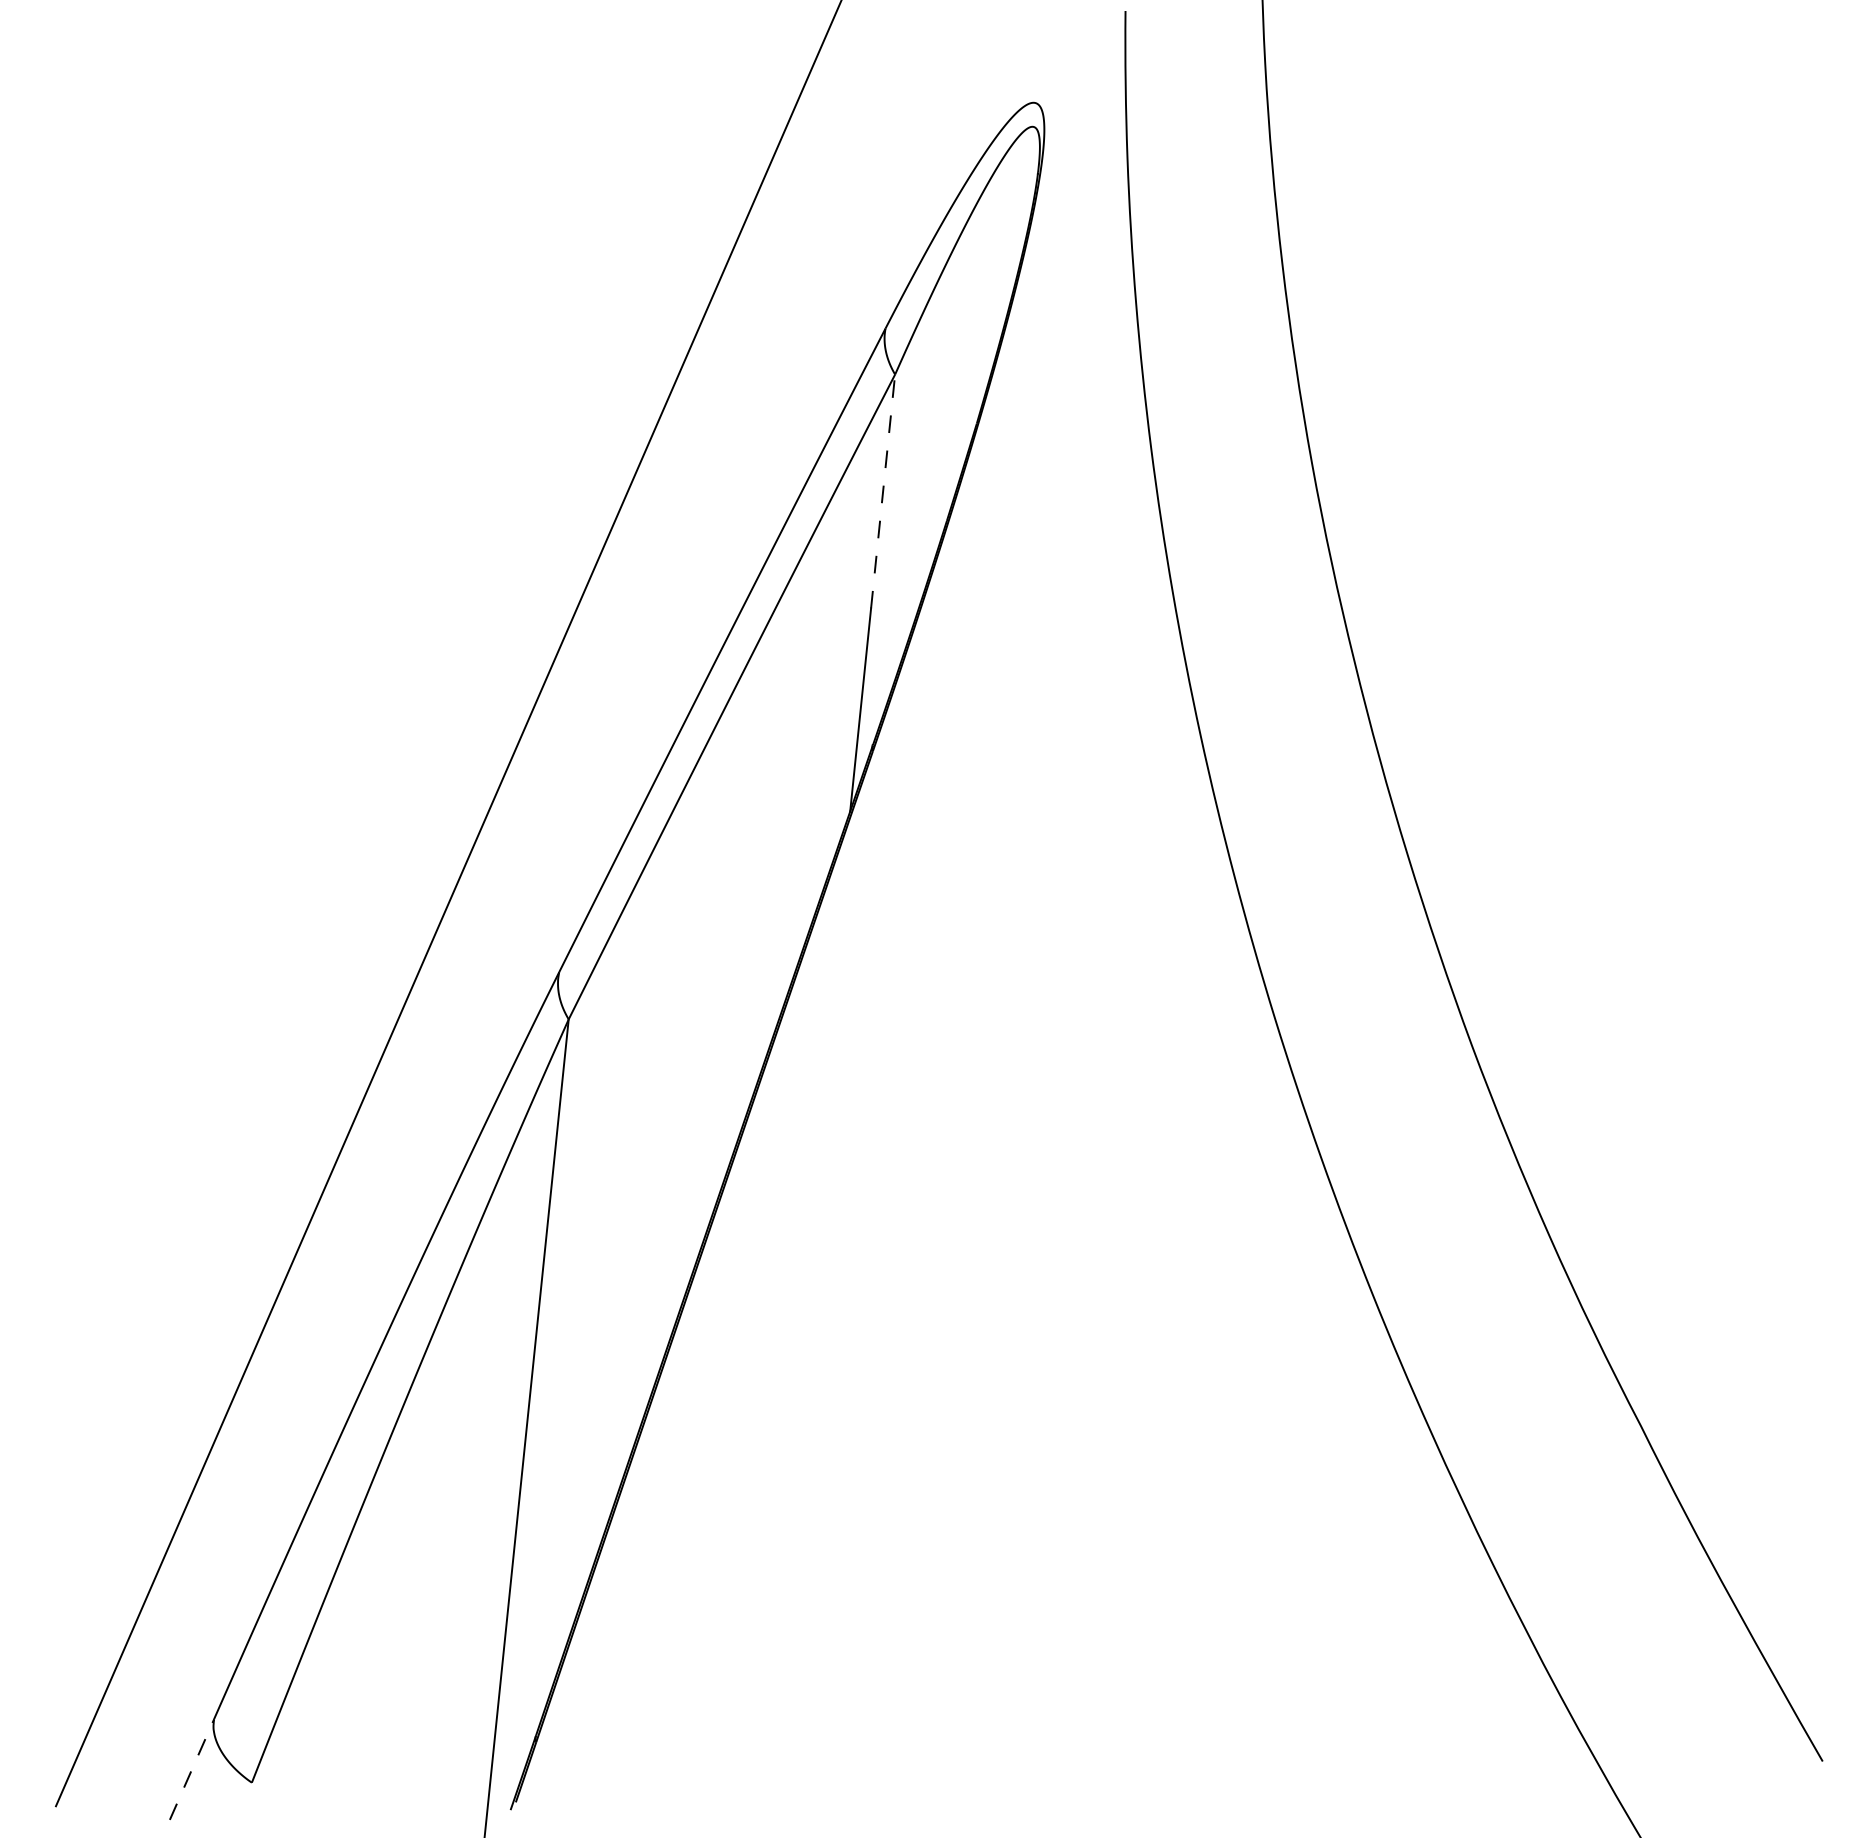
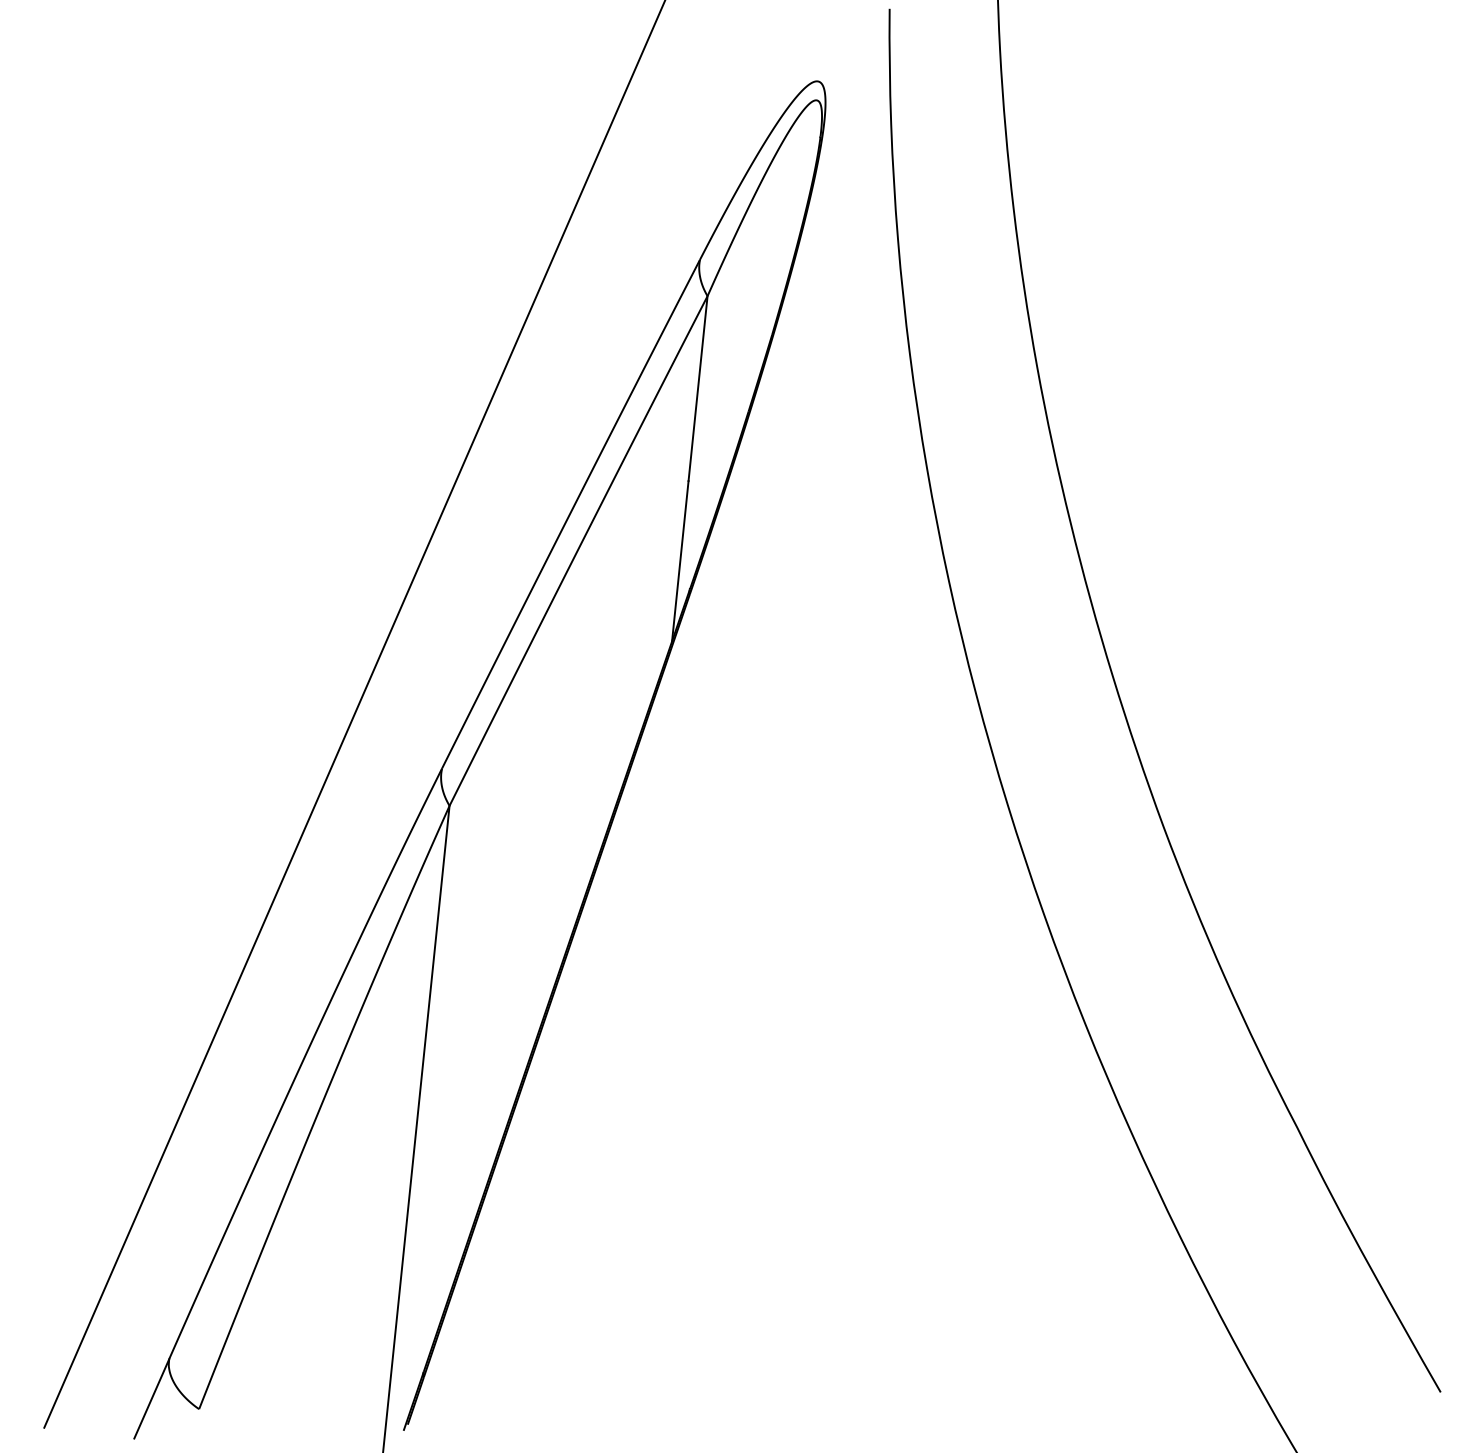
line: (883, 491) -> (698, 388), dashed -> solid
line: (191, 1769) -> (151, 1398), dashed -> solid

